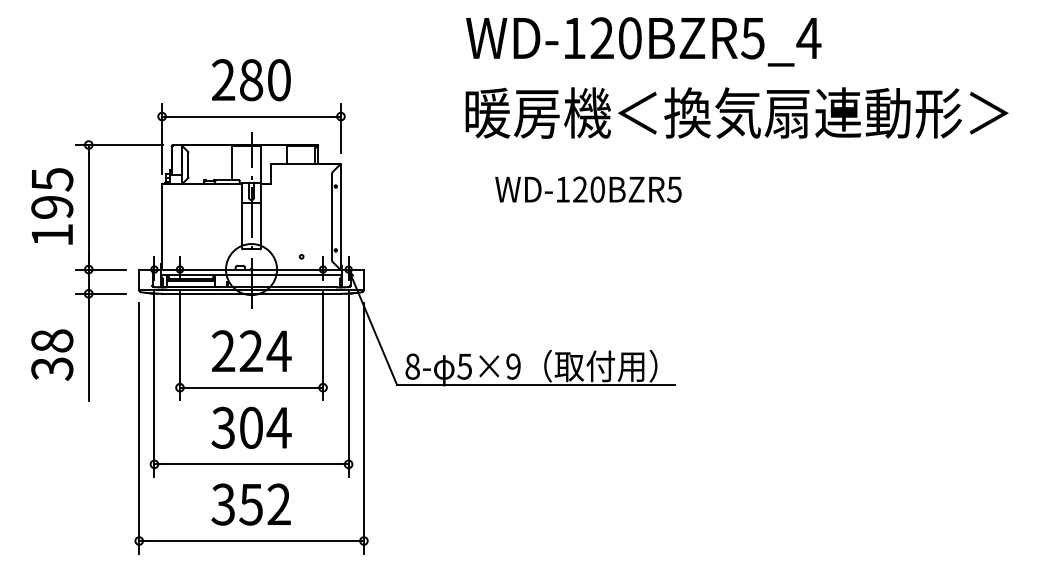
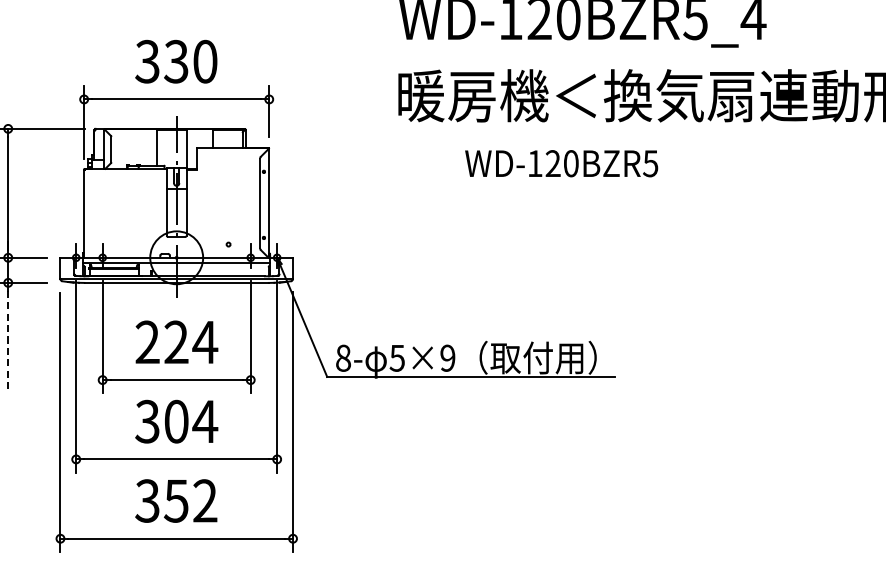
text: (237, 80) -> (162, 62), 280 -> 330
text: (588, 189) -> (561, 163), moved
line: (88, 351) -> (7, 342), solid -> dashed

